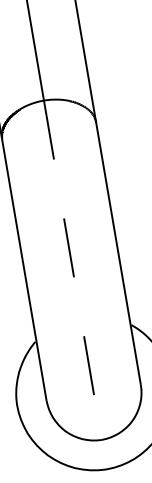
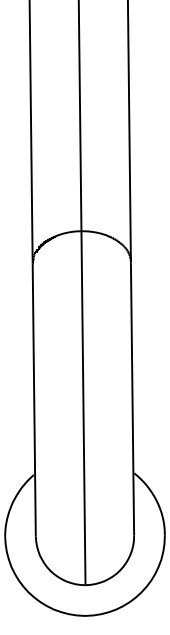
line: (72, 270) -> (83, 408), dashed -> solid

